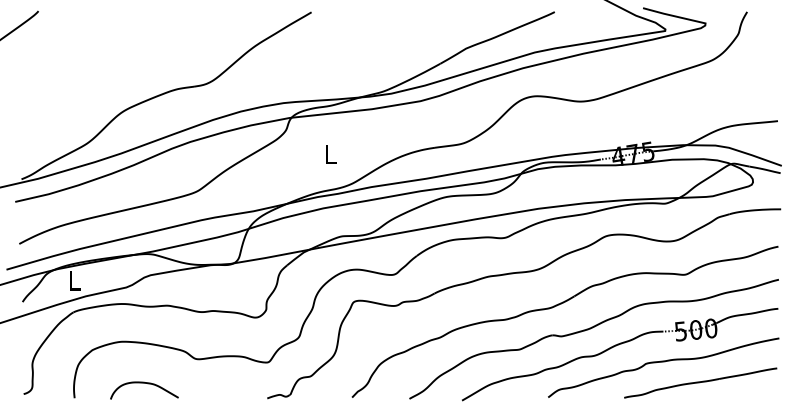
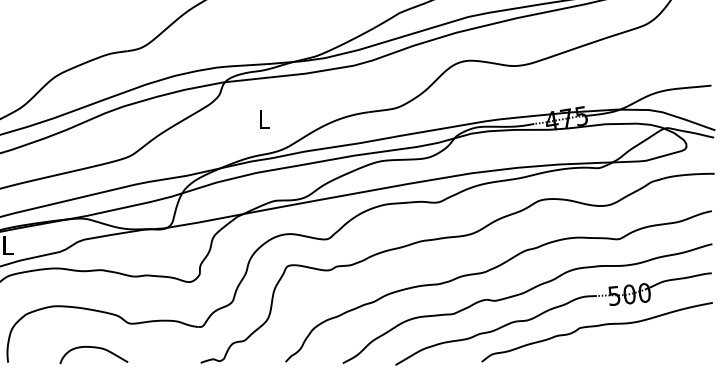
part: (700, 382) -> (633, 346), removed
curve: (147, 384) -> (96, 348), moved

